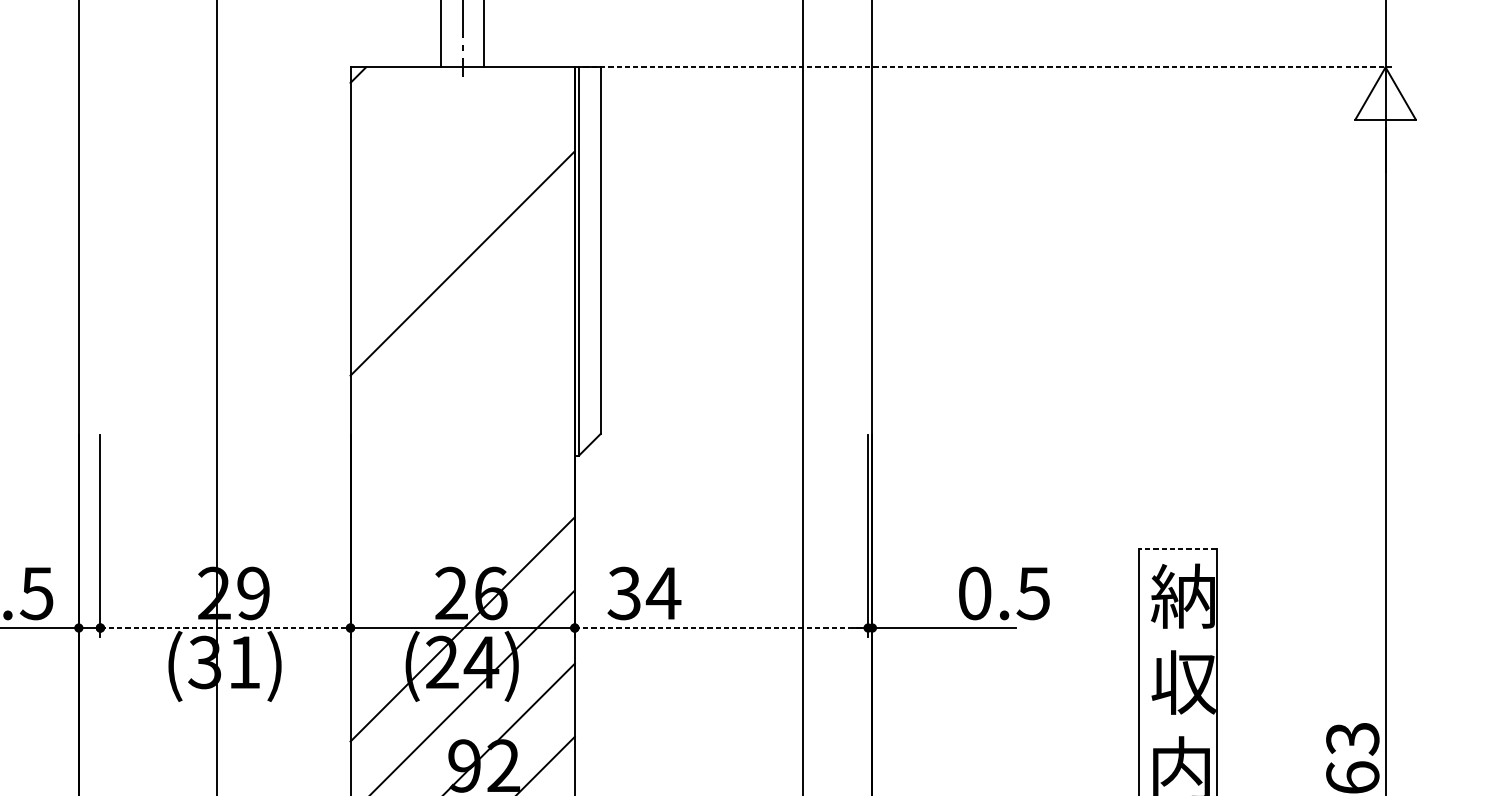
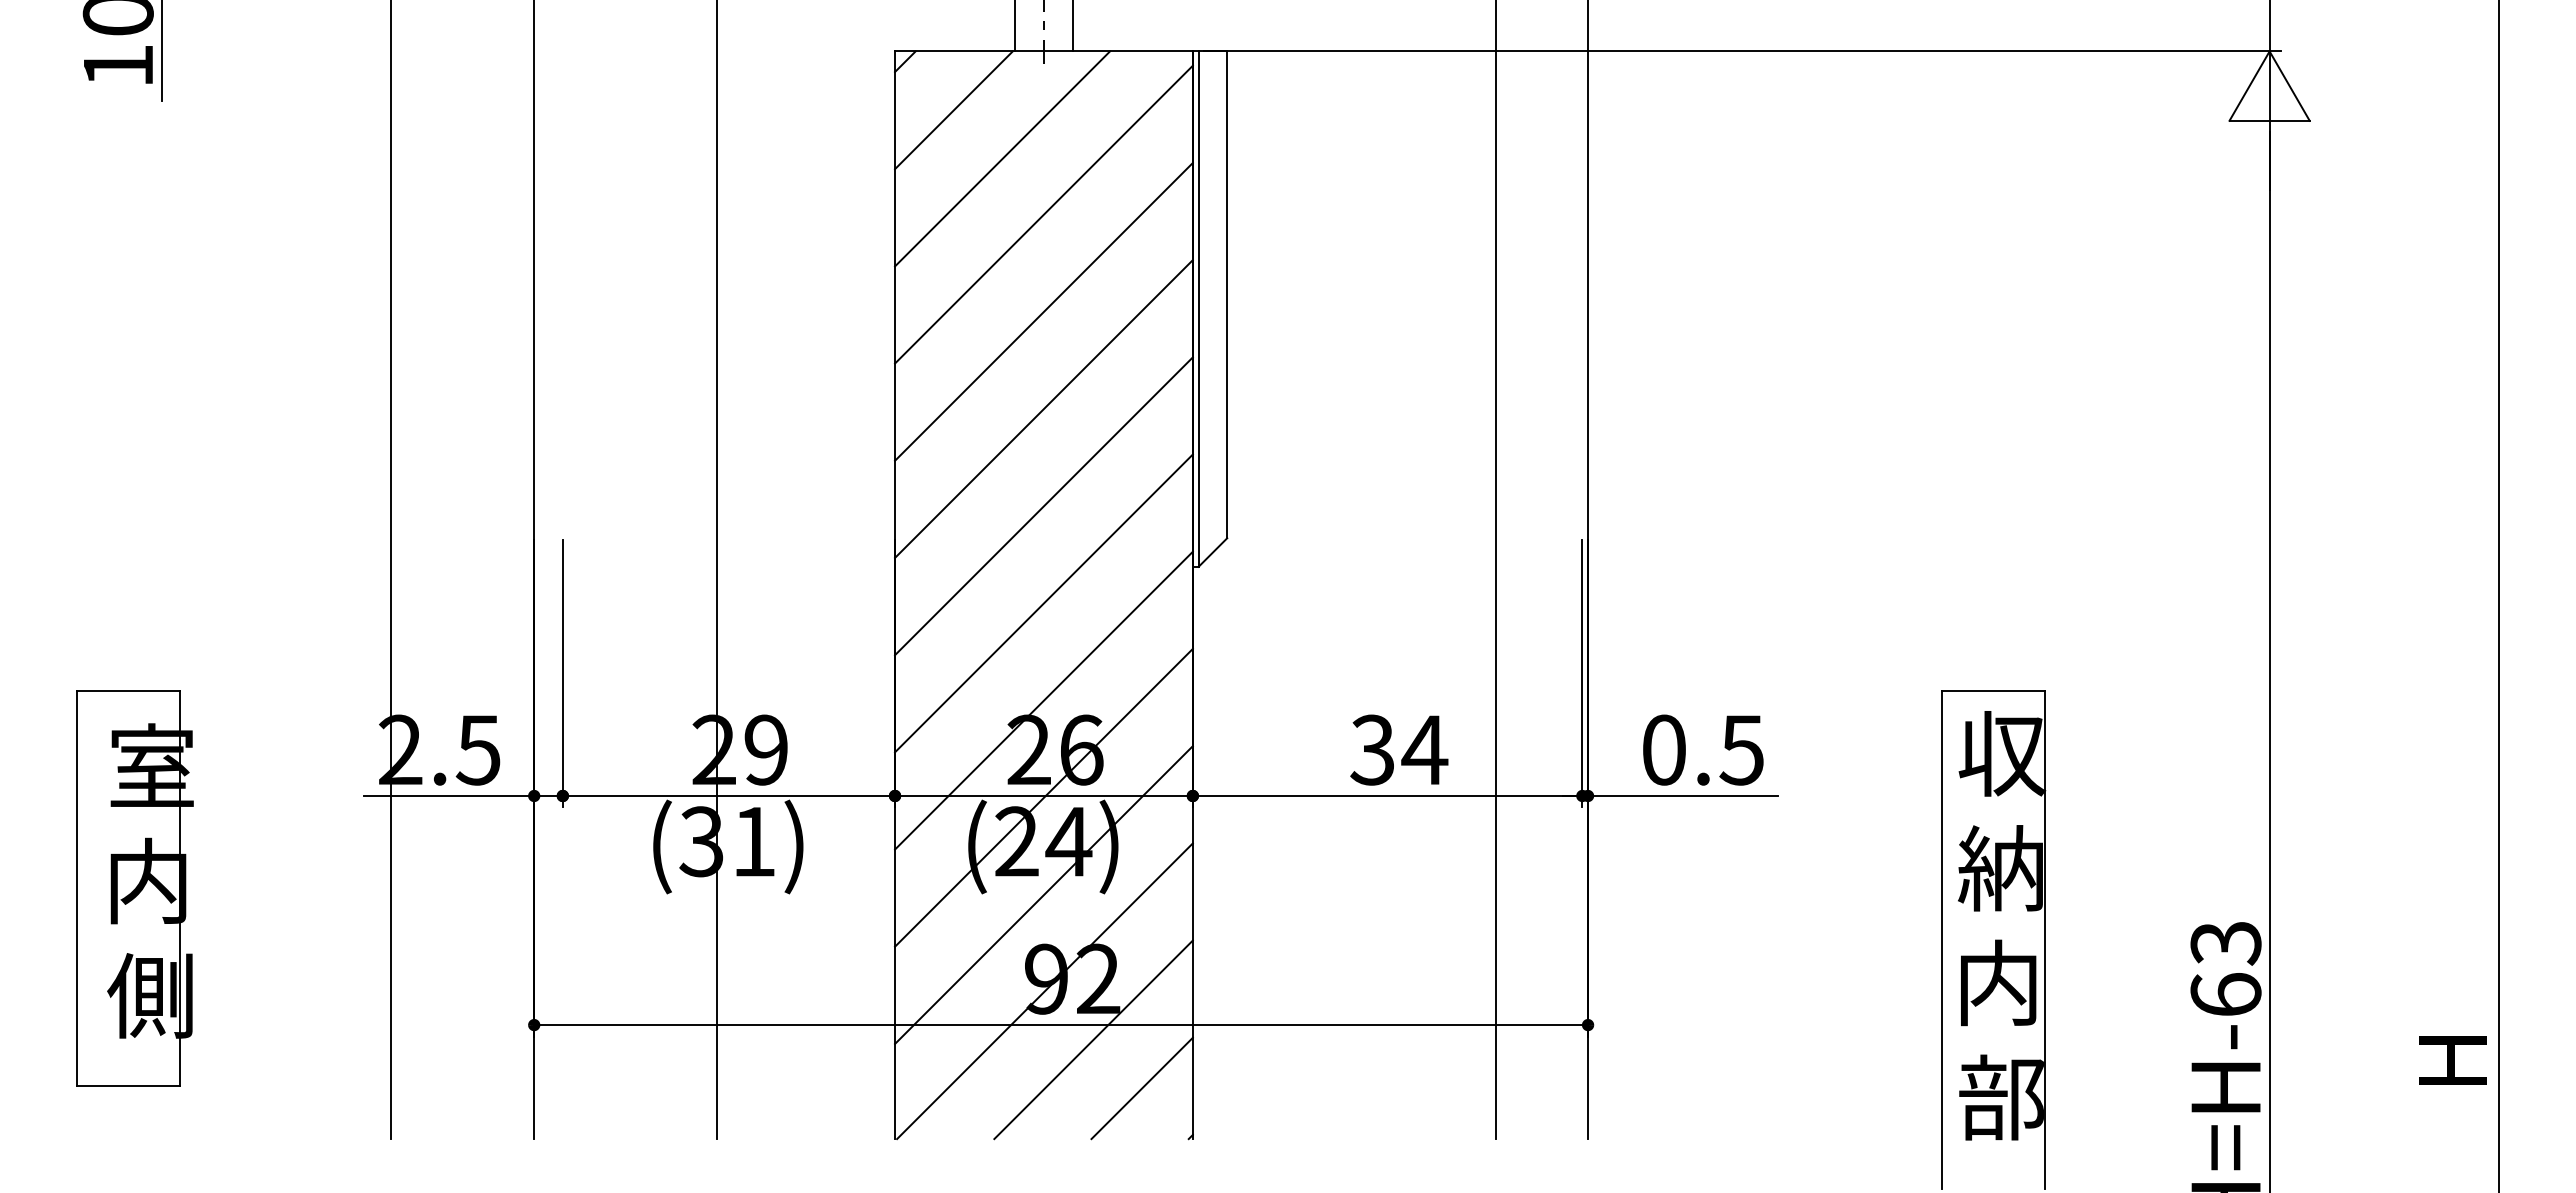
line: (989, 67) -> (1743, 51), dashed -> solid
line: (394, 111) -> (953, 110), added
line: (431, 148) -> (1002, 158), added
line: (462, 190) -> (1043, 214), added
line: (462, 336) -> (1043, 408), added
line: (462, 410) -> (1043, 506), added
line: (462, 483) -> (1043, 603), added
line: (1177, 548) -> (1993, 690), dashed -> solid
line: (462, 556) -> (1043, 700), added
text: (644, 593) -> (1399, 749), moved
text: (1004, 593) -> (1703, 749), moved
text: (1183, 596) -> (2001, 753), 納 -> 収
line: (225, 627) -> (729, 795), dashed -> solid
line: (721, 627) -> (1387, 795), dashed -> solid
text: (1184, 682) -> (2002, 868), 収 -> 納

